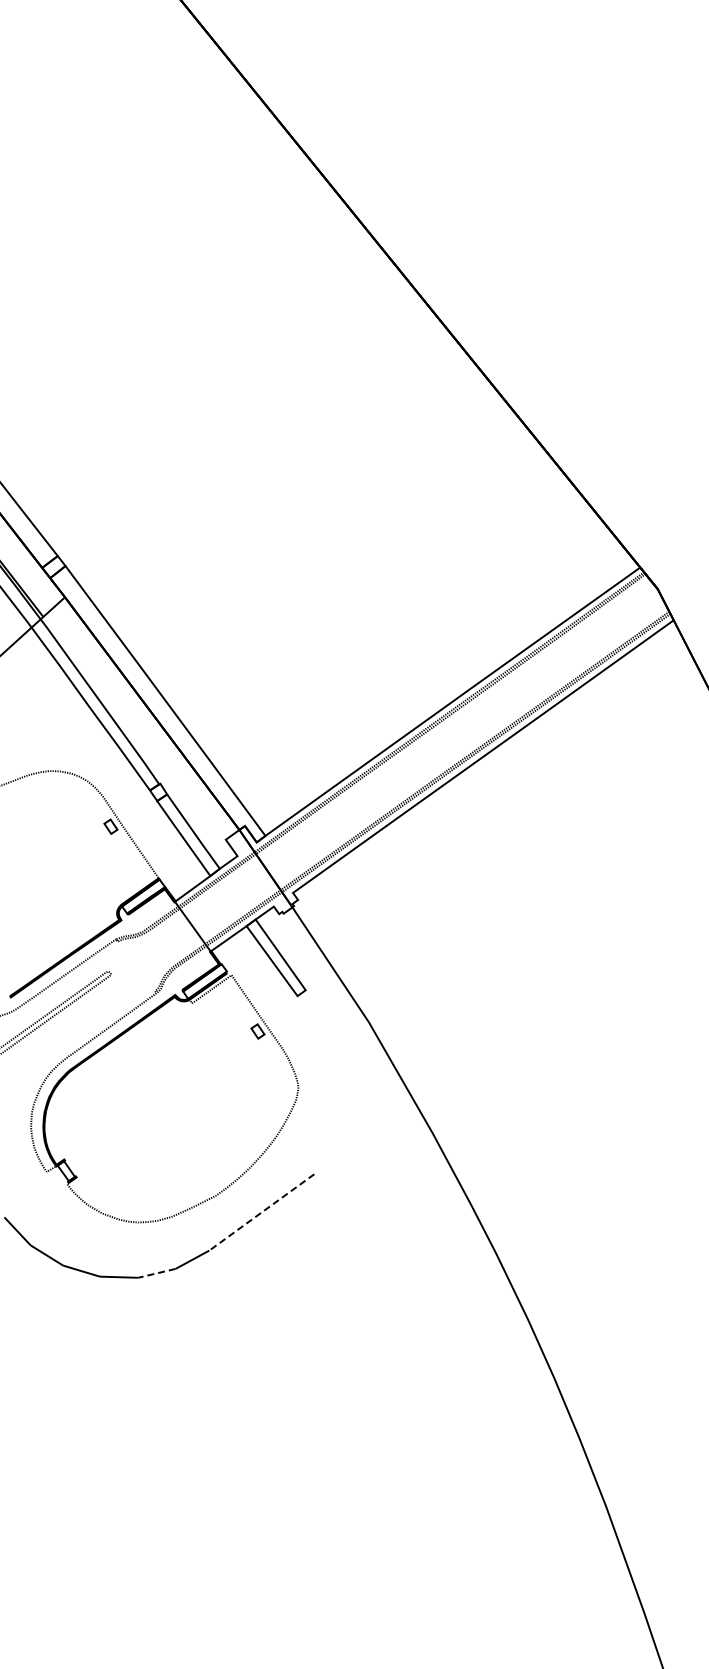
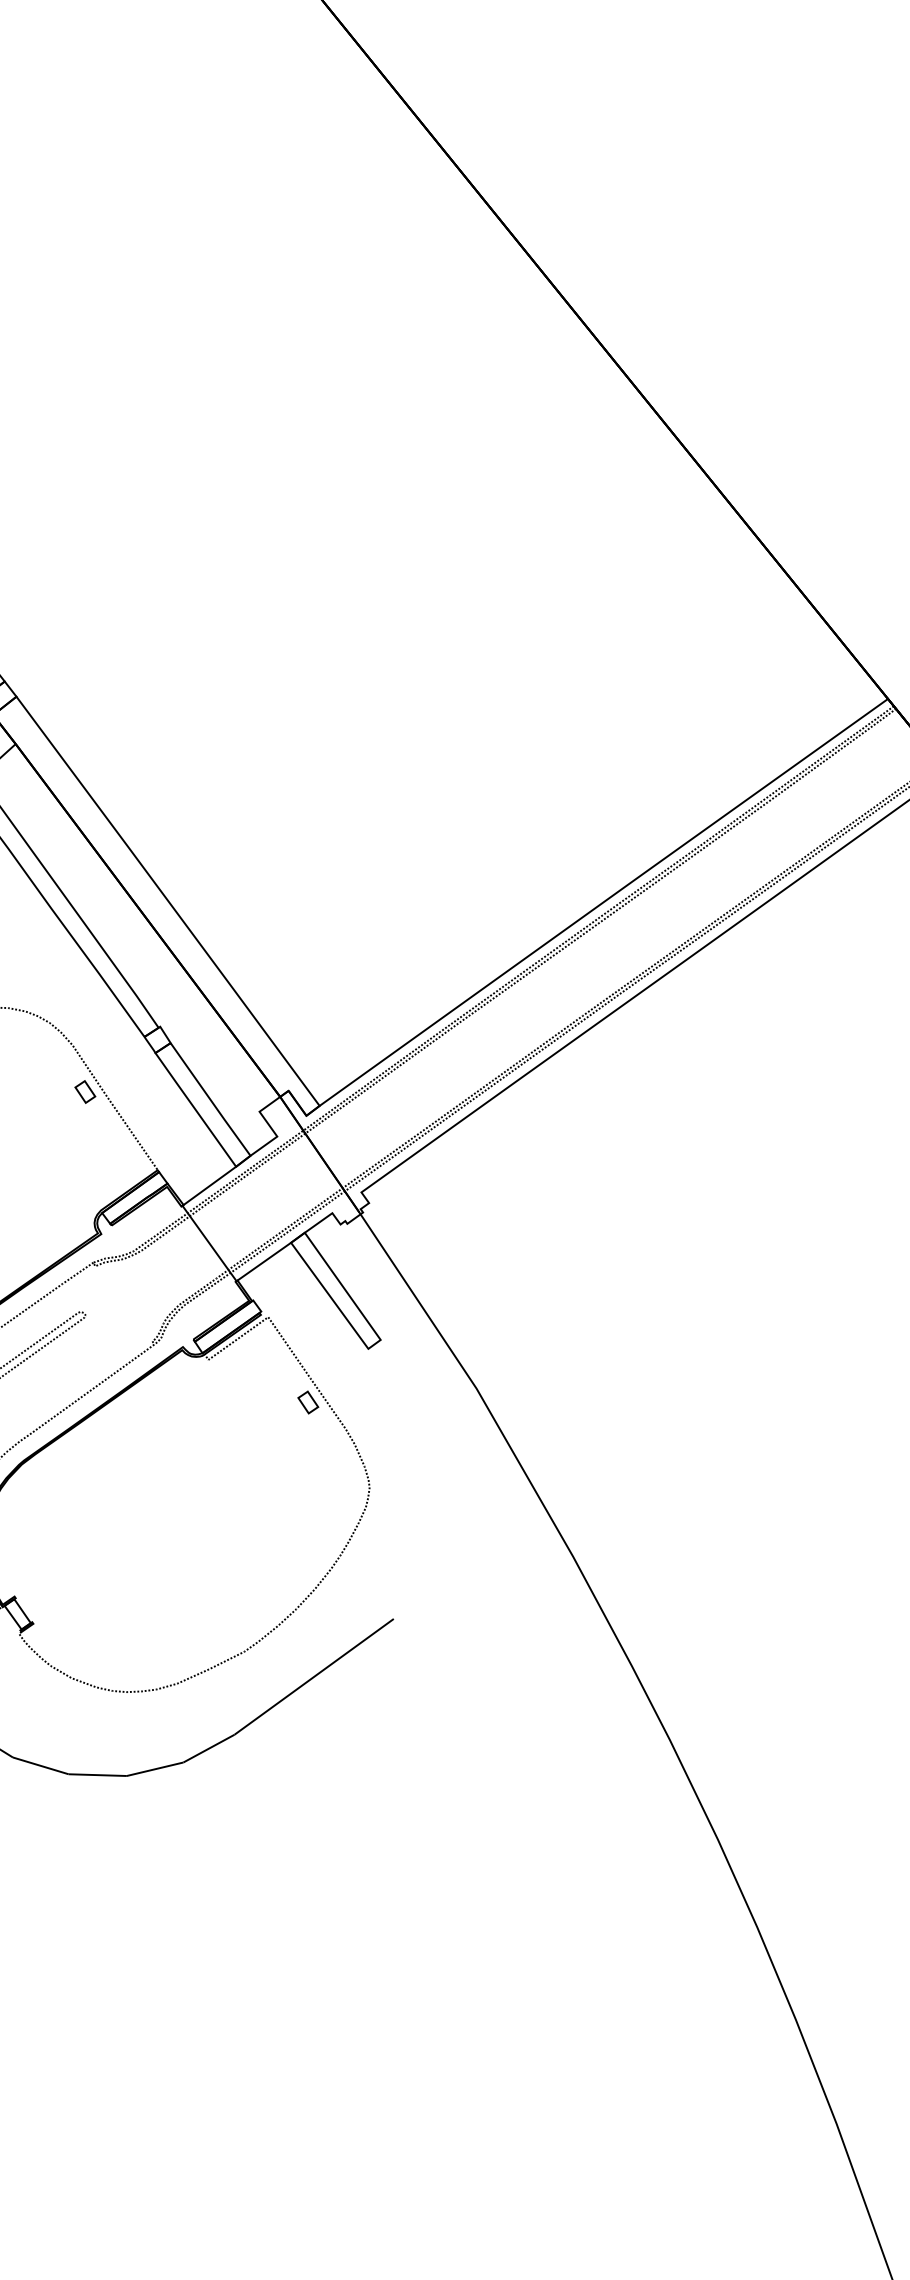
line: (261, 1212) -> (313, 1676), dashed -> solid
line: (156, 1273) -> (154, 1769), dashed -> solid

